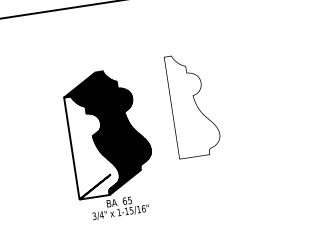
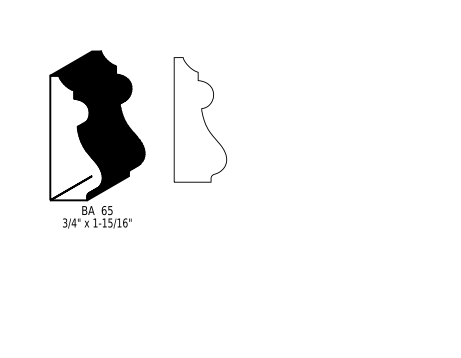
curve: (194, 102) -> (202, 117), moved

